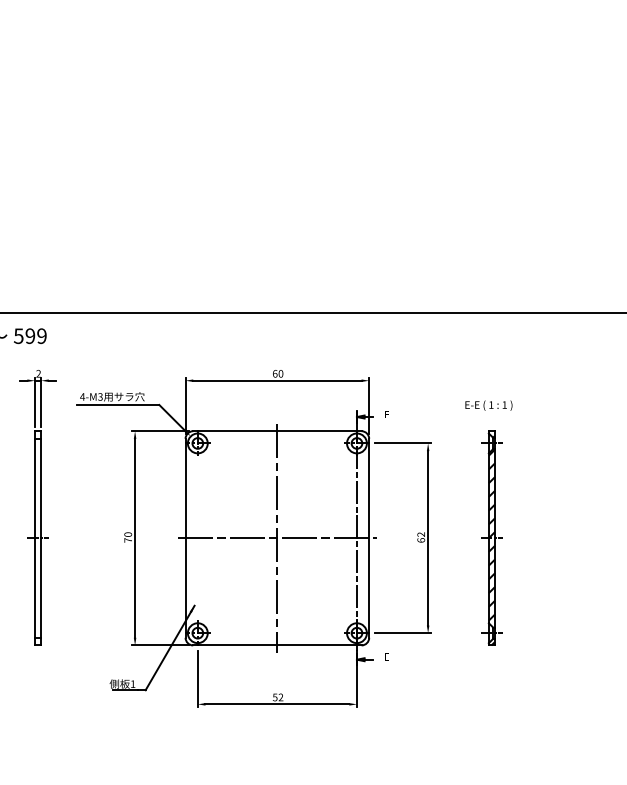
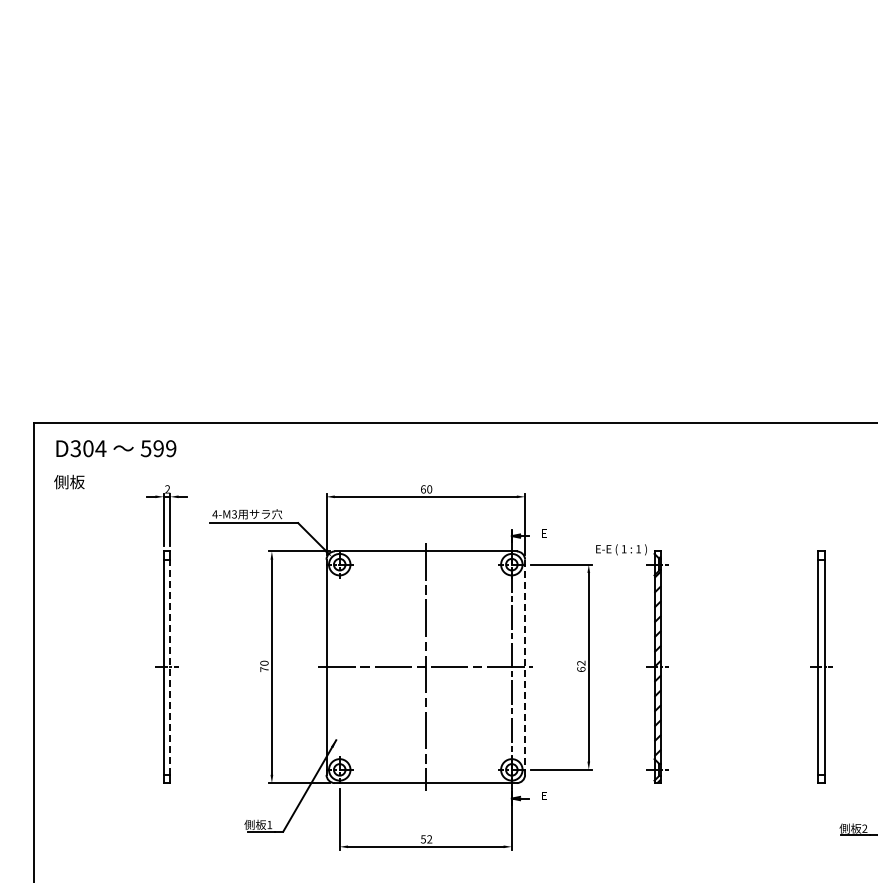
text: (488, 405) -> (621, 549), moved
line: (41, 538) -> (170, 667), solid -> dashed
line: (369, 538) -> (525, 667), solid -> dashed

